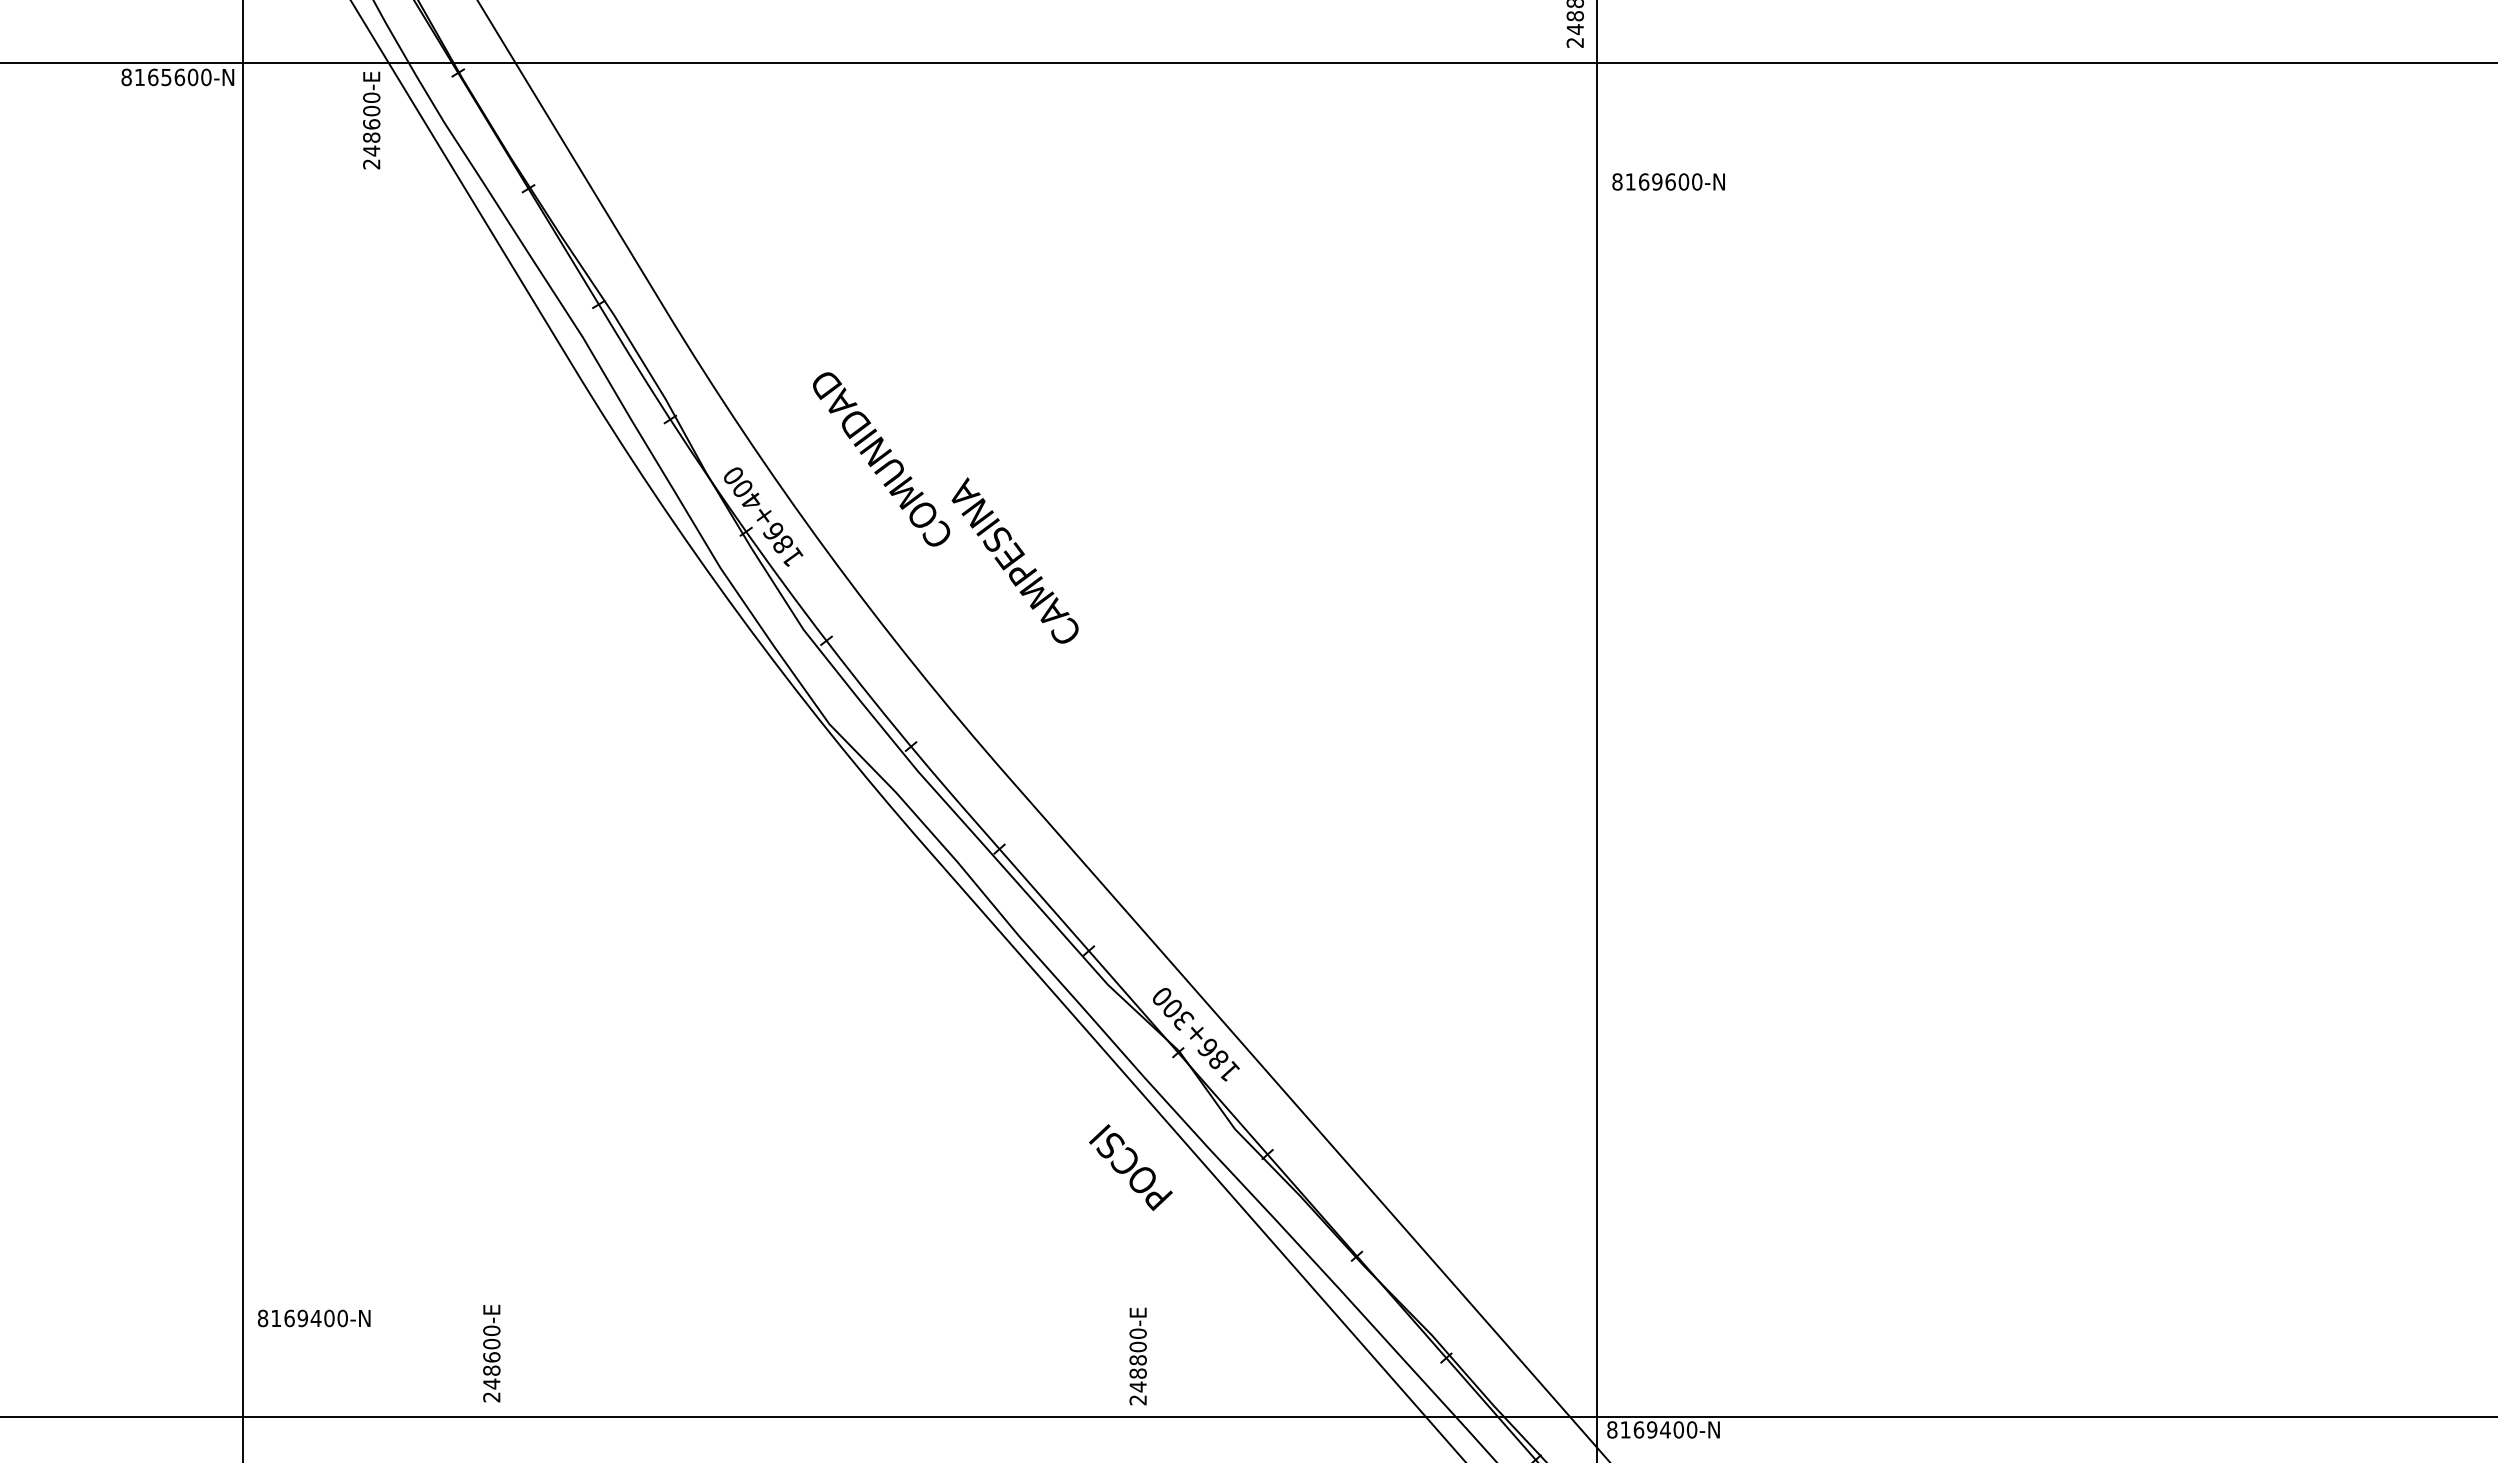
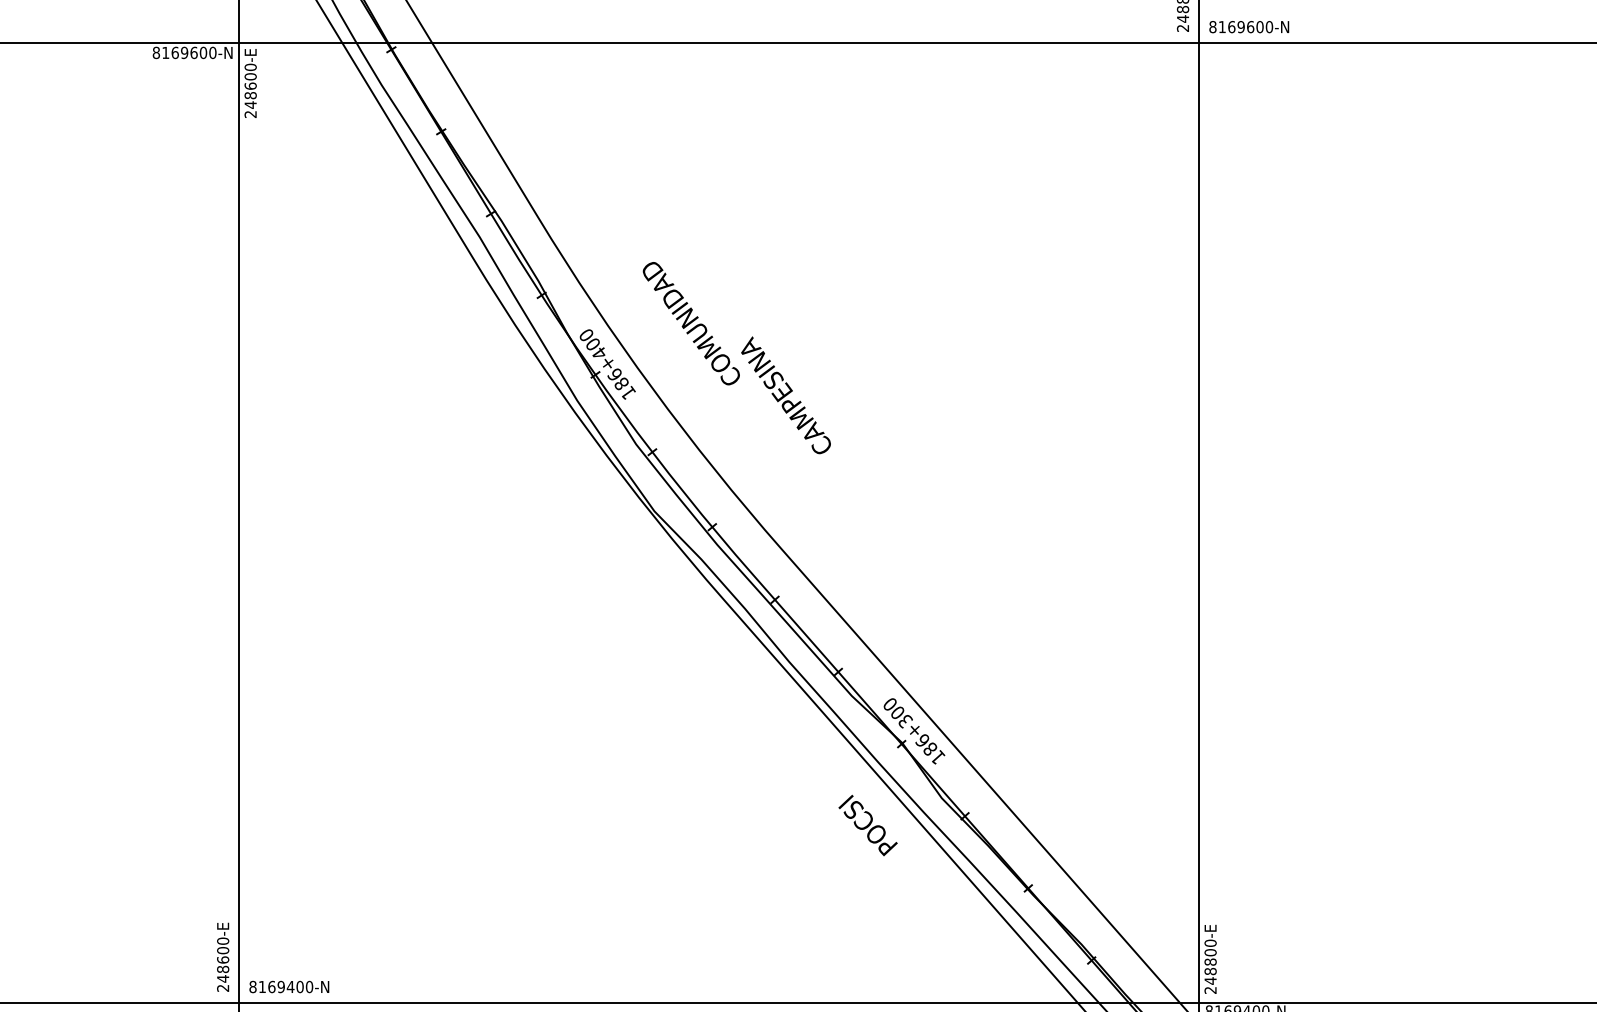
text: (166, 76) -> (184, 52), 8165600-N -> 8169600-N
text: (371, 120) -> (250, 83), moved
text: (1668, 181) -> (1249, 26), moved
text: (313, 1318) -> (288, 987), moved
text: (491, 1353) -> (222, 957), moved
text: (1137, 1356) -> (1210, 959), moved

